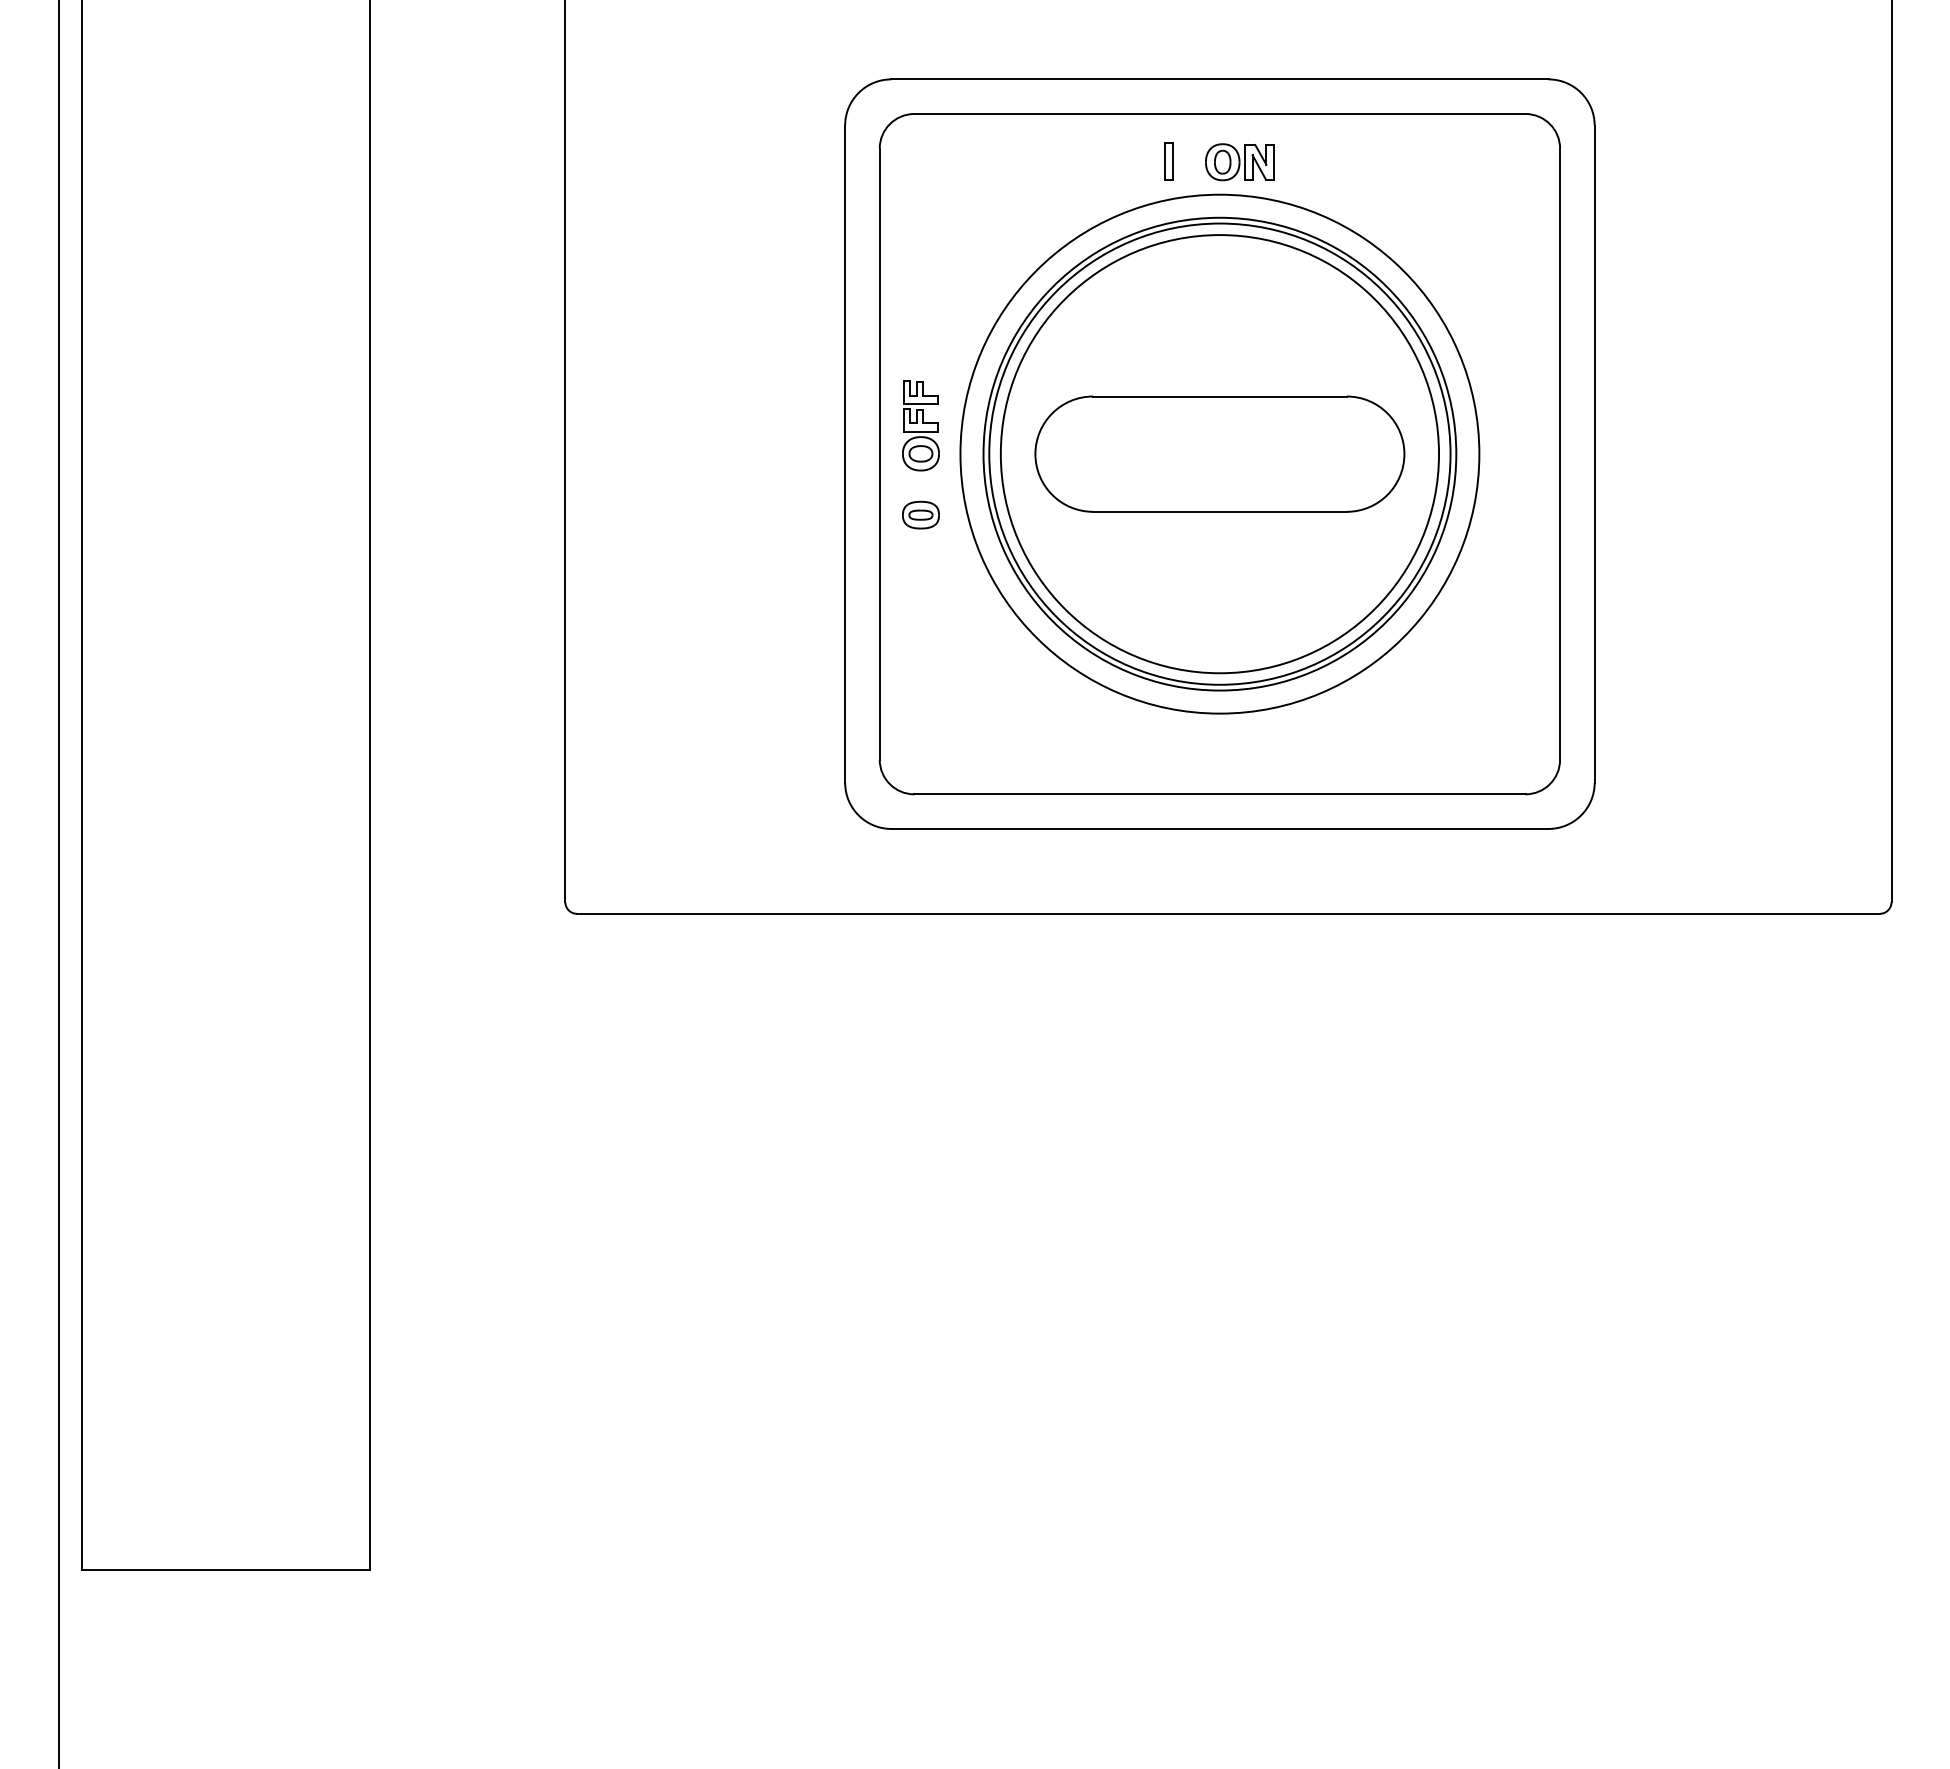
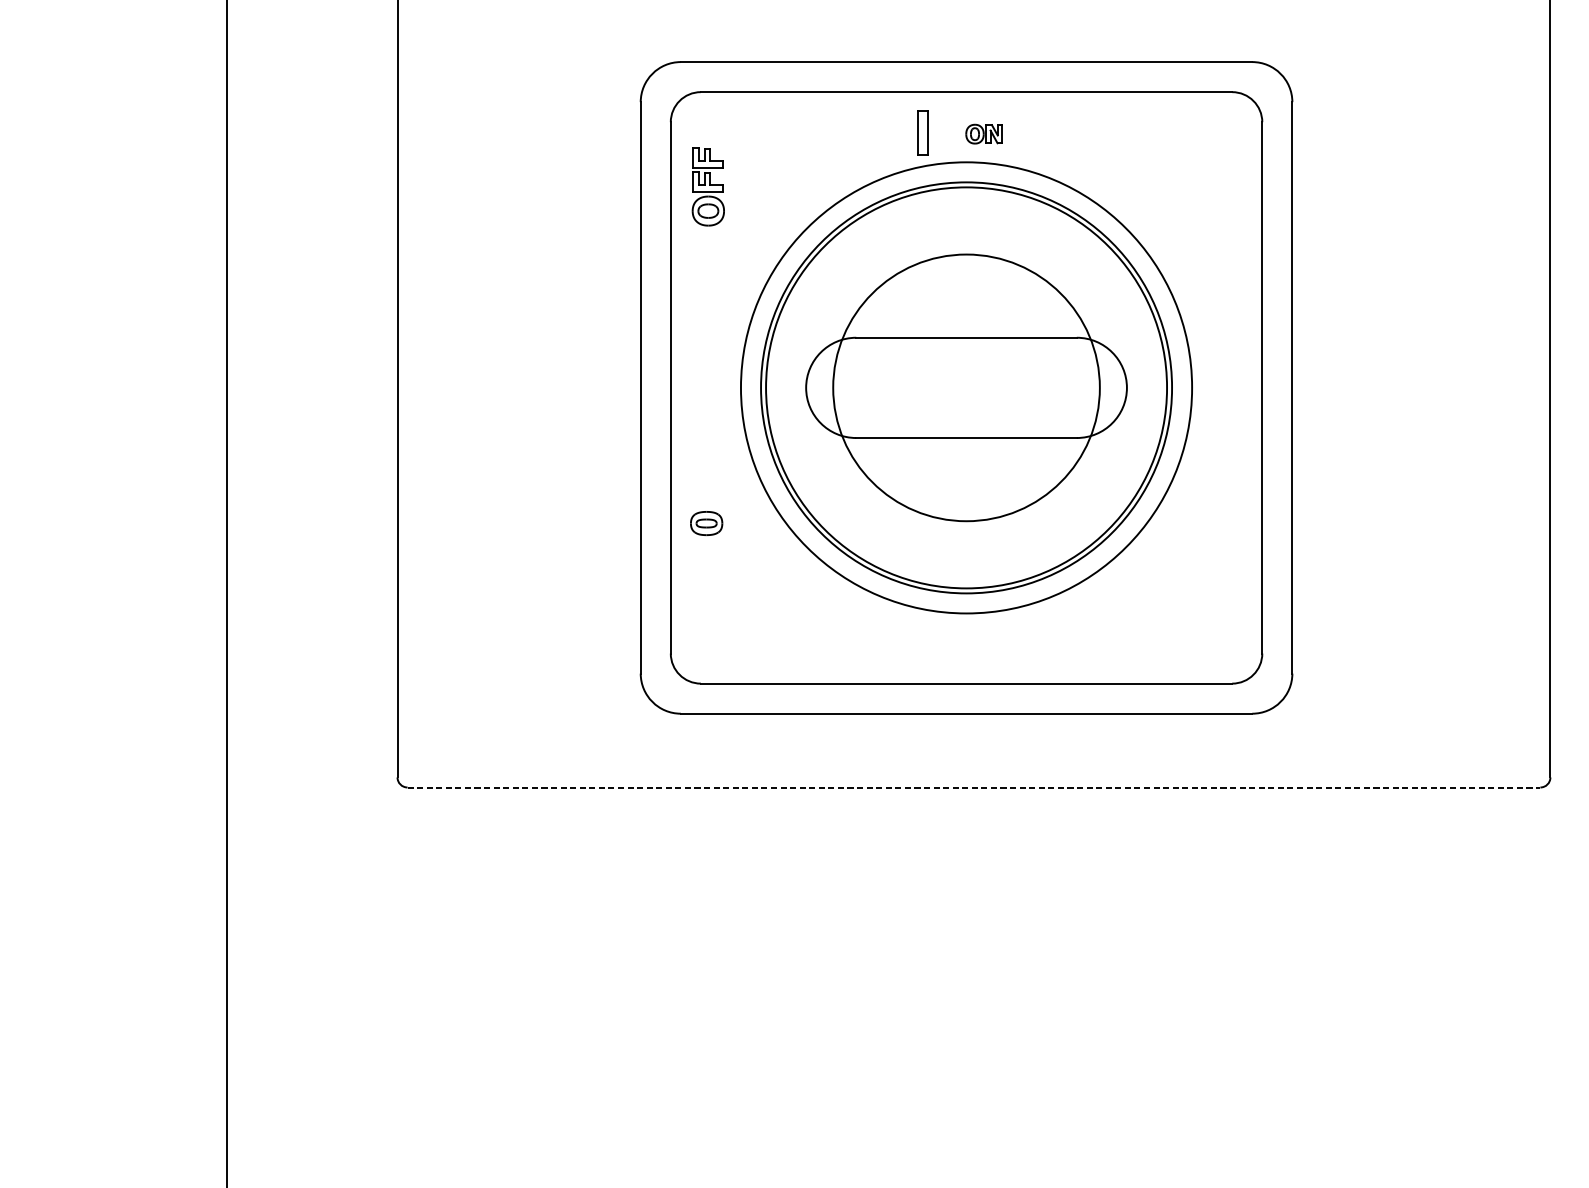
part: (1168, 161) -> (921, 133), size x1.4
part: (1239, 162) -> (983, 134), size x0.6
part: (920, 425) -> (707, 186), moved
circle: (1219, 454) -> (966, 388), size x0.7
part: (920, 514) -> (706, 522), moved
line: (1228, 913) -> (974, 787), solid -> dashed

